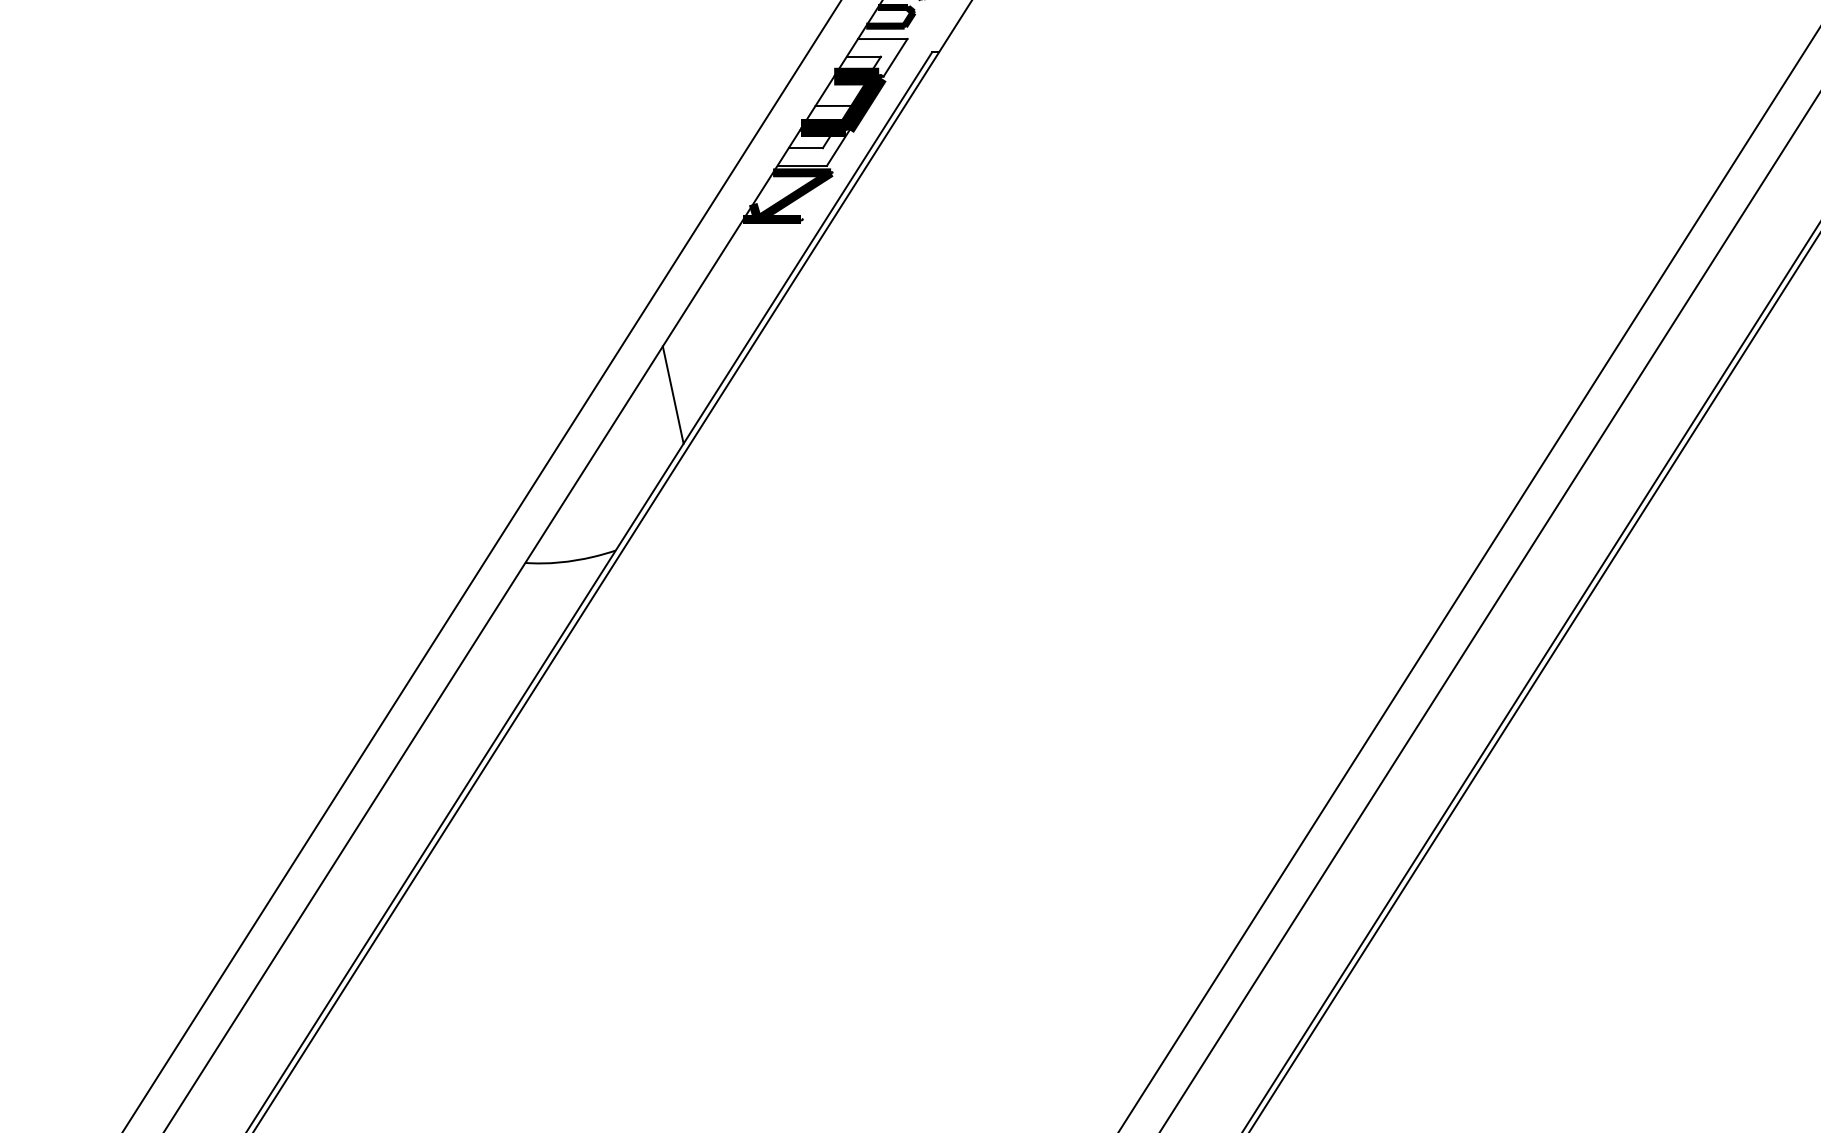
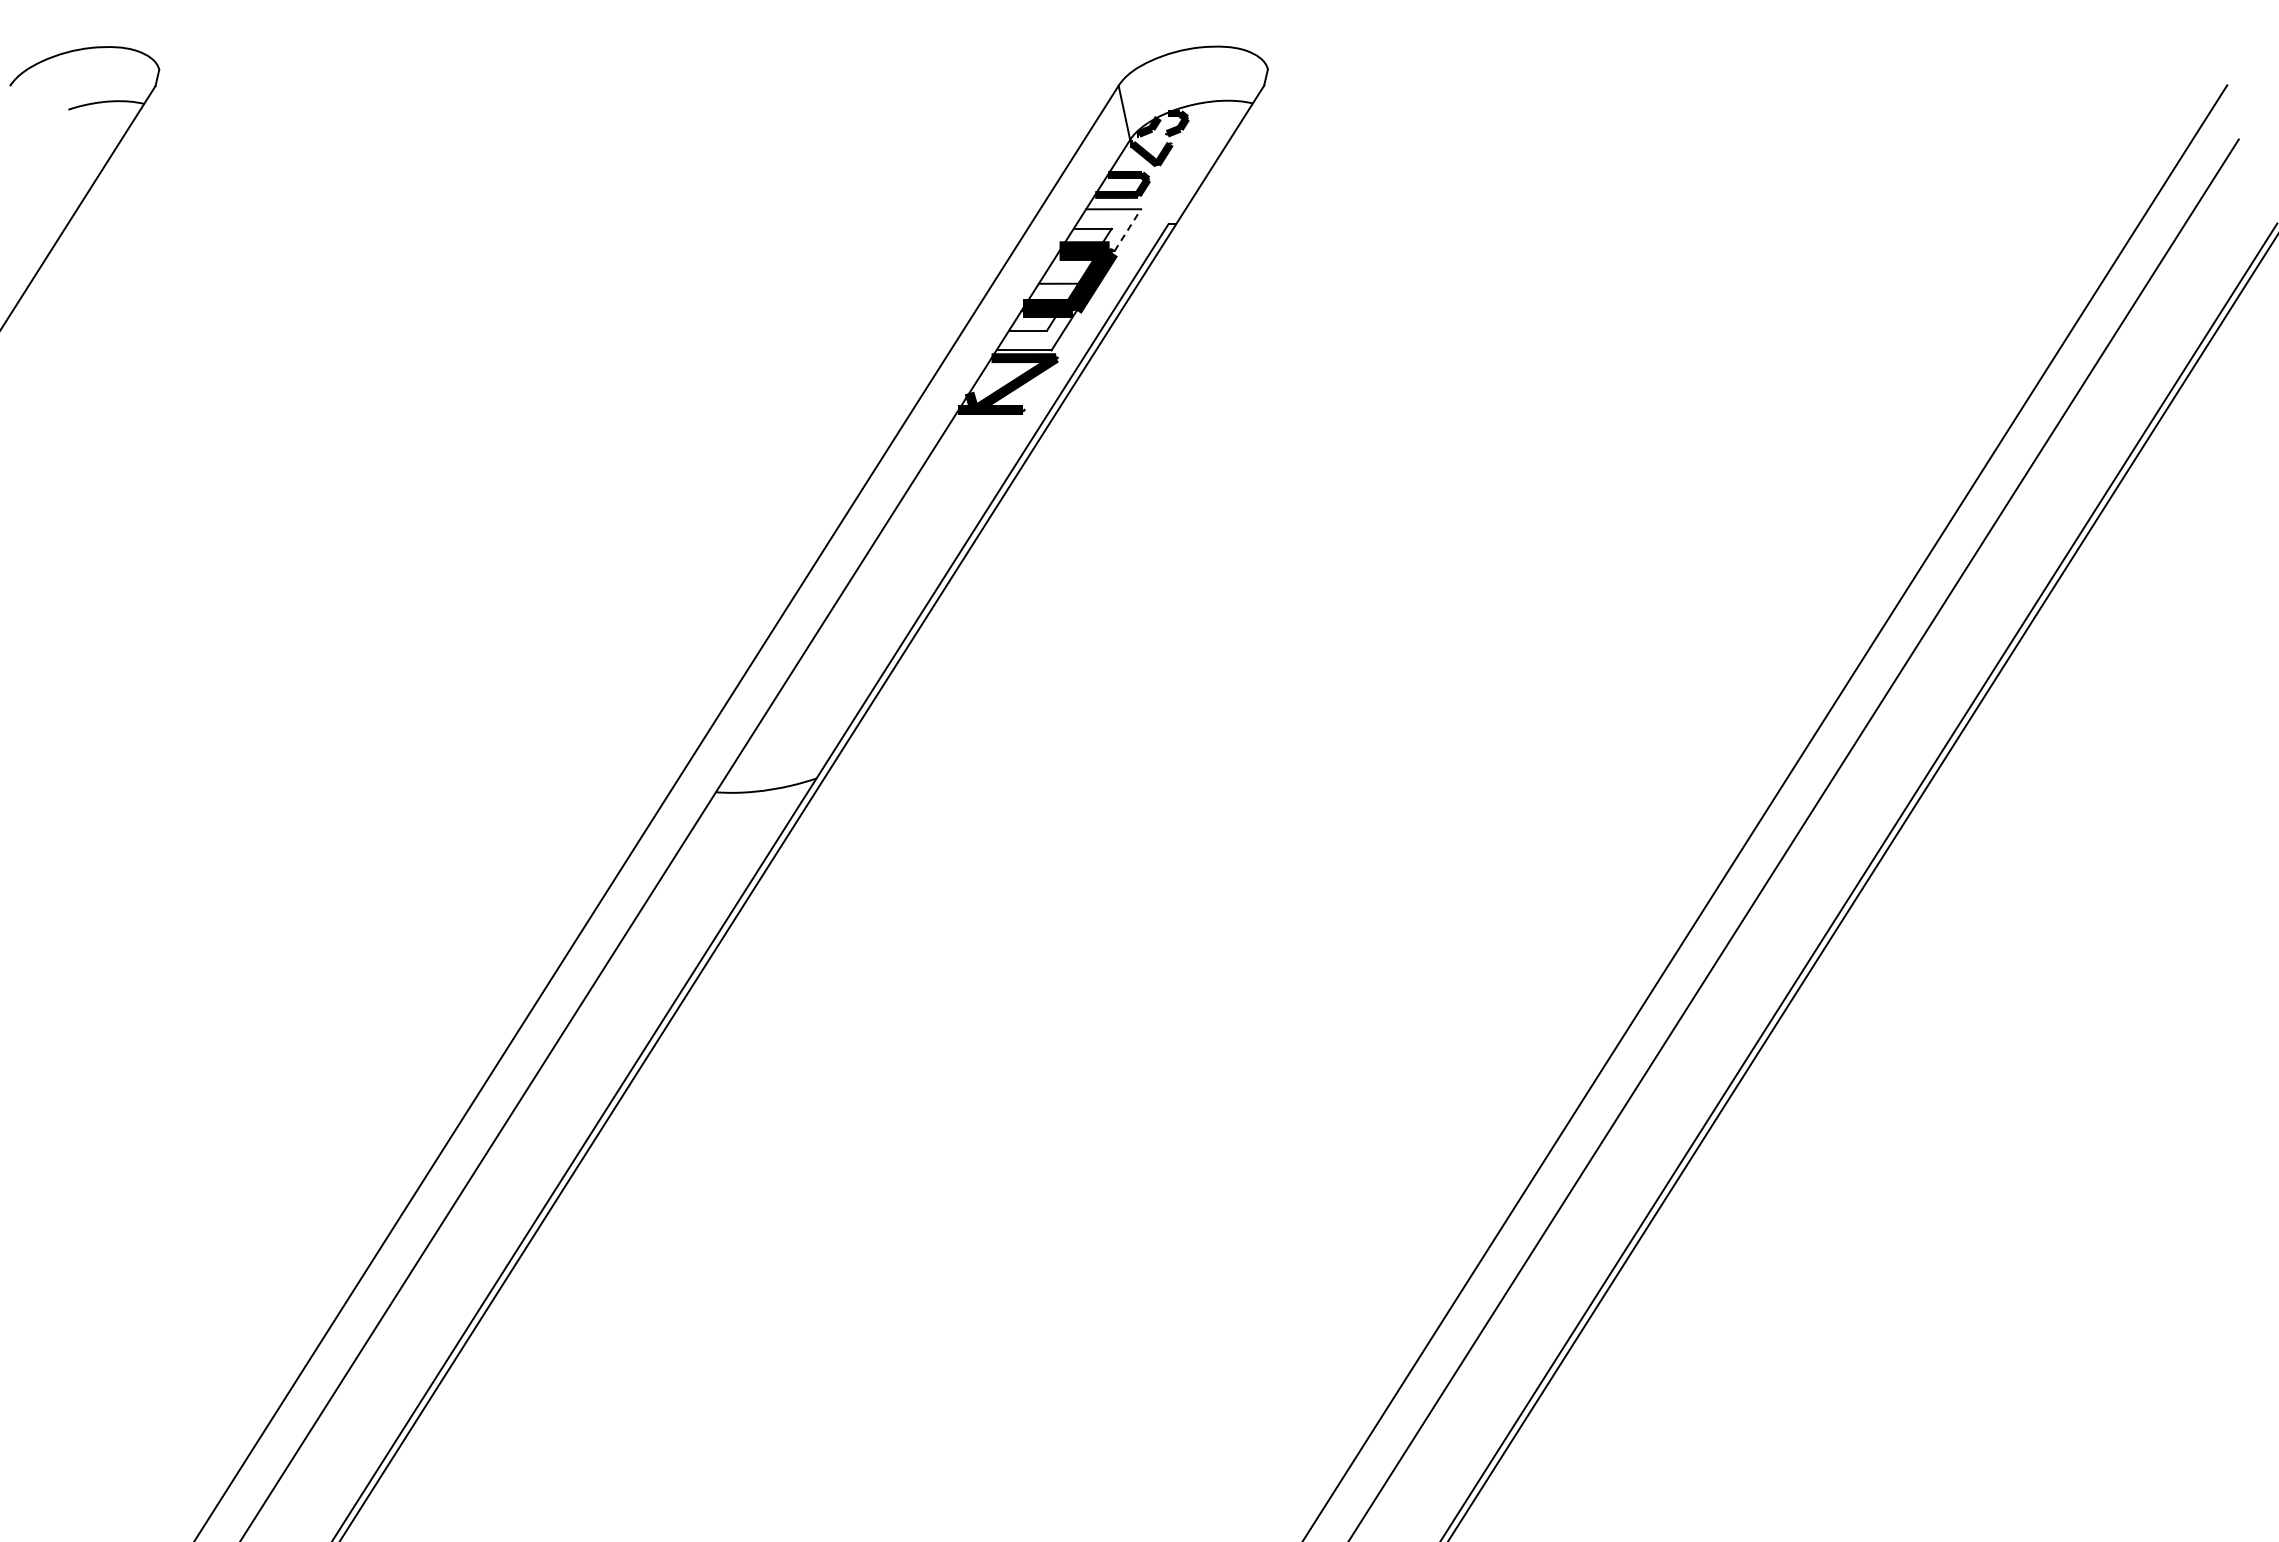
line: (895, 58) -> (1127, 230), solid -> dashed
line: (673, 395) -> (880, 605), removed

